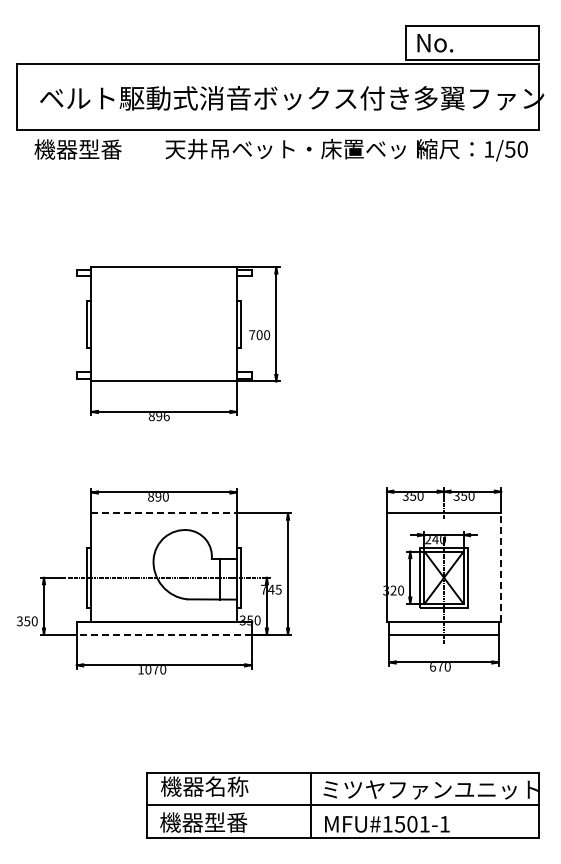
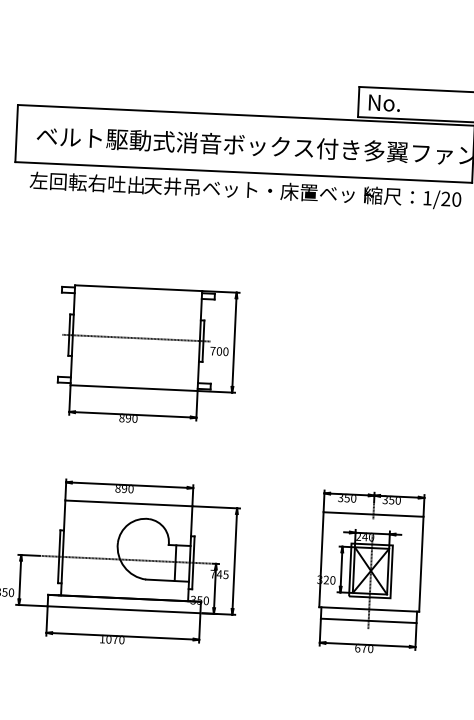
text: (99, 149) -> (86, 182), 機器型番 -> 左回転右吐出
text: (510, 149) -> (446, 199), 1/50 -> 1/20
line: (164, 324) -> (136, 338), added
text: (166, 416) -> (134, 418), 896 -> 890
line: (164, 513) -> (129, 503), dashed -> solid
line: (501, 567) -> (421, 564), dashed -> solid
line: (163, 634) -> (123, 609), dashed -> solid

